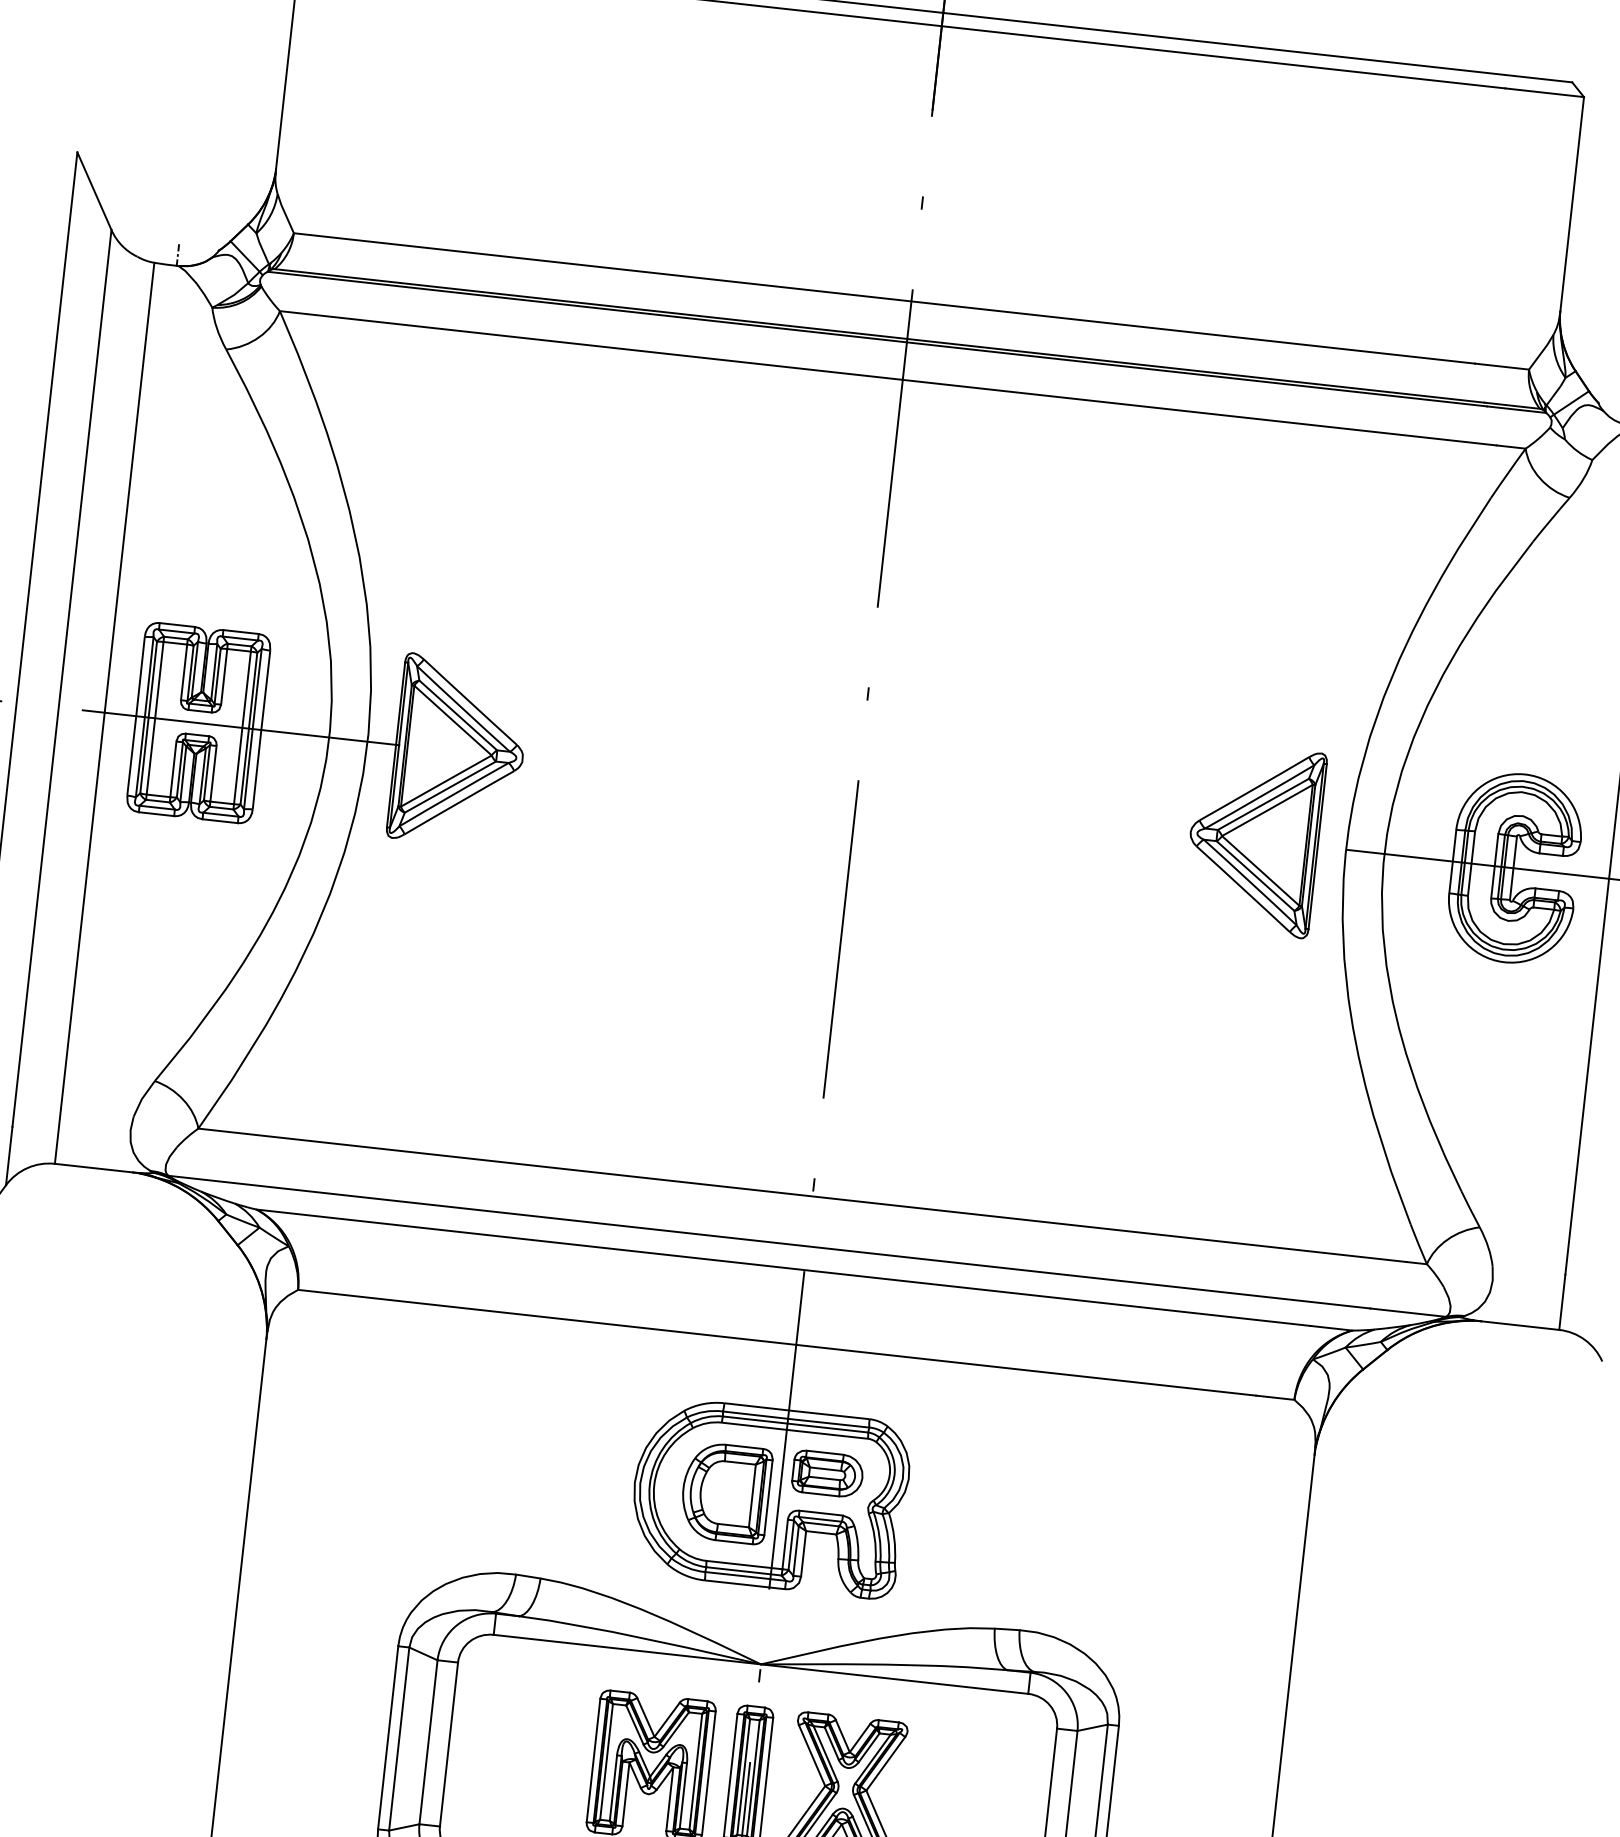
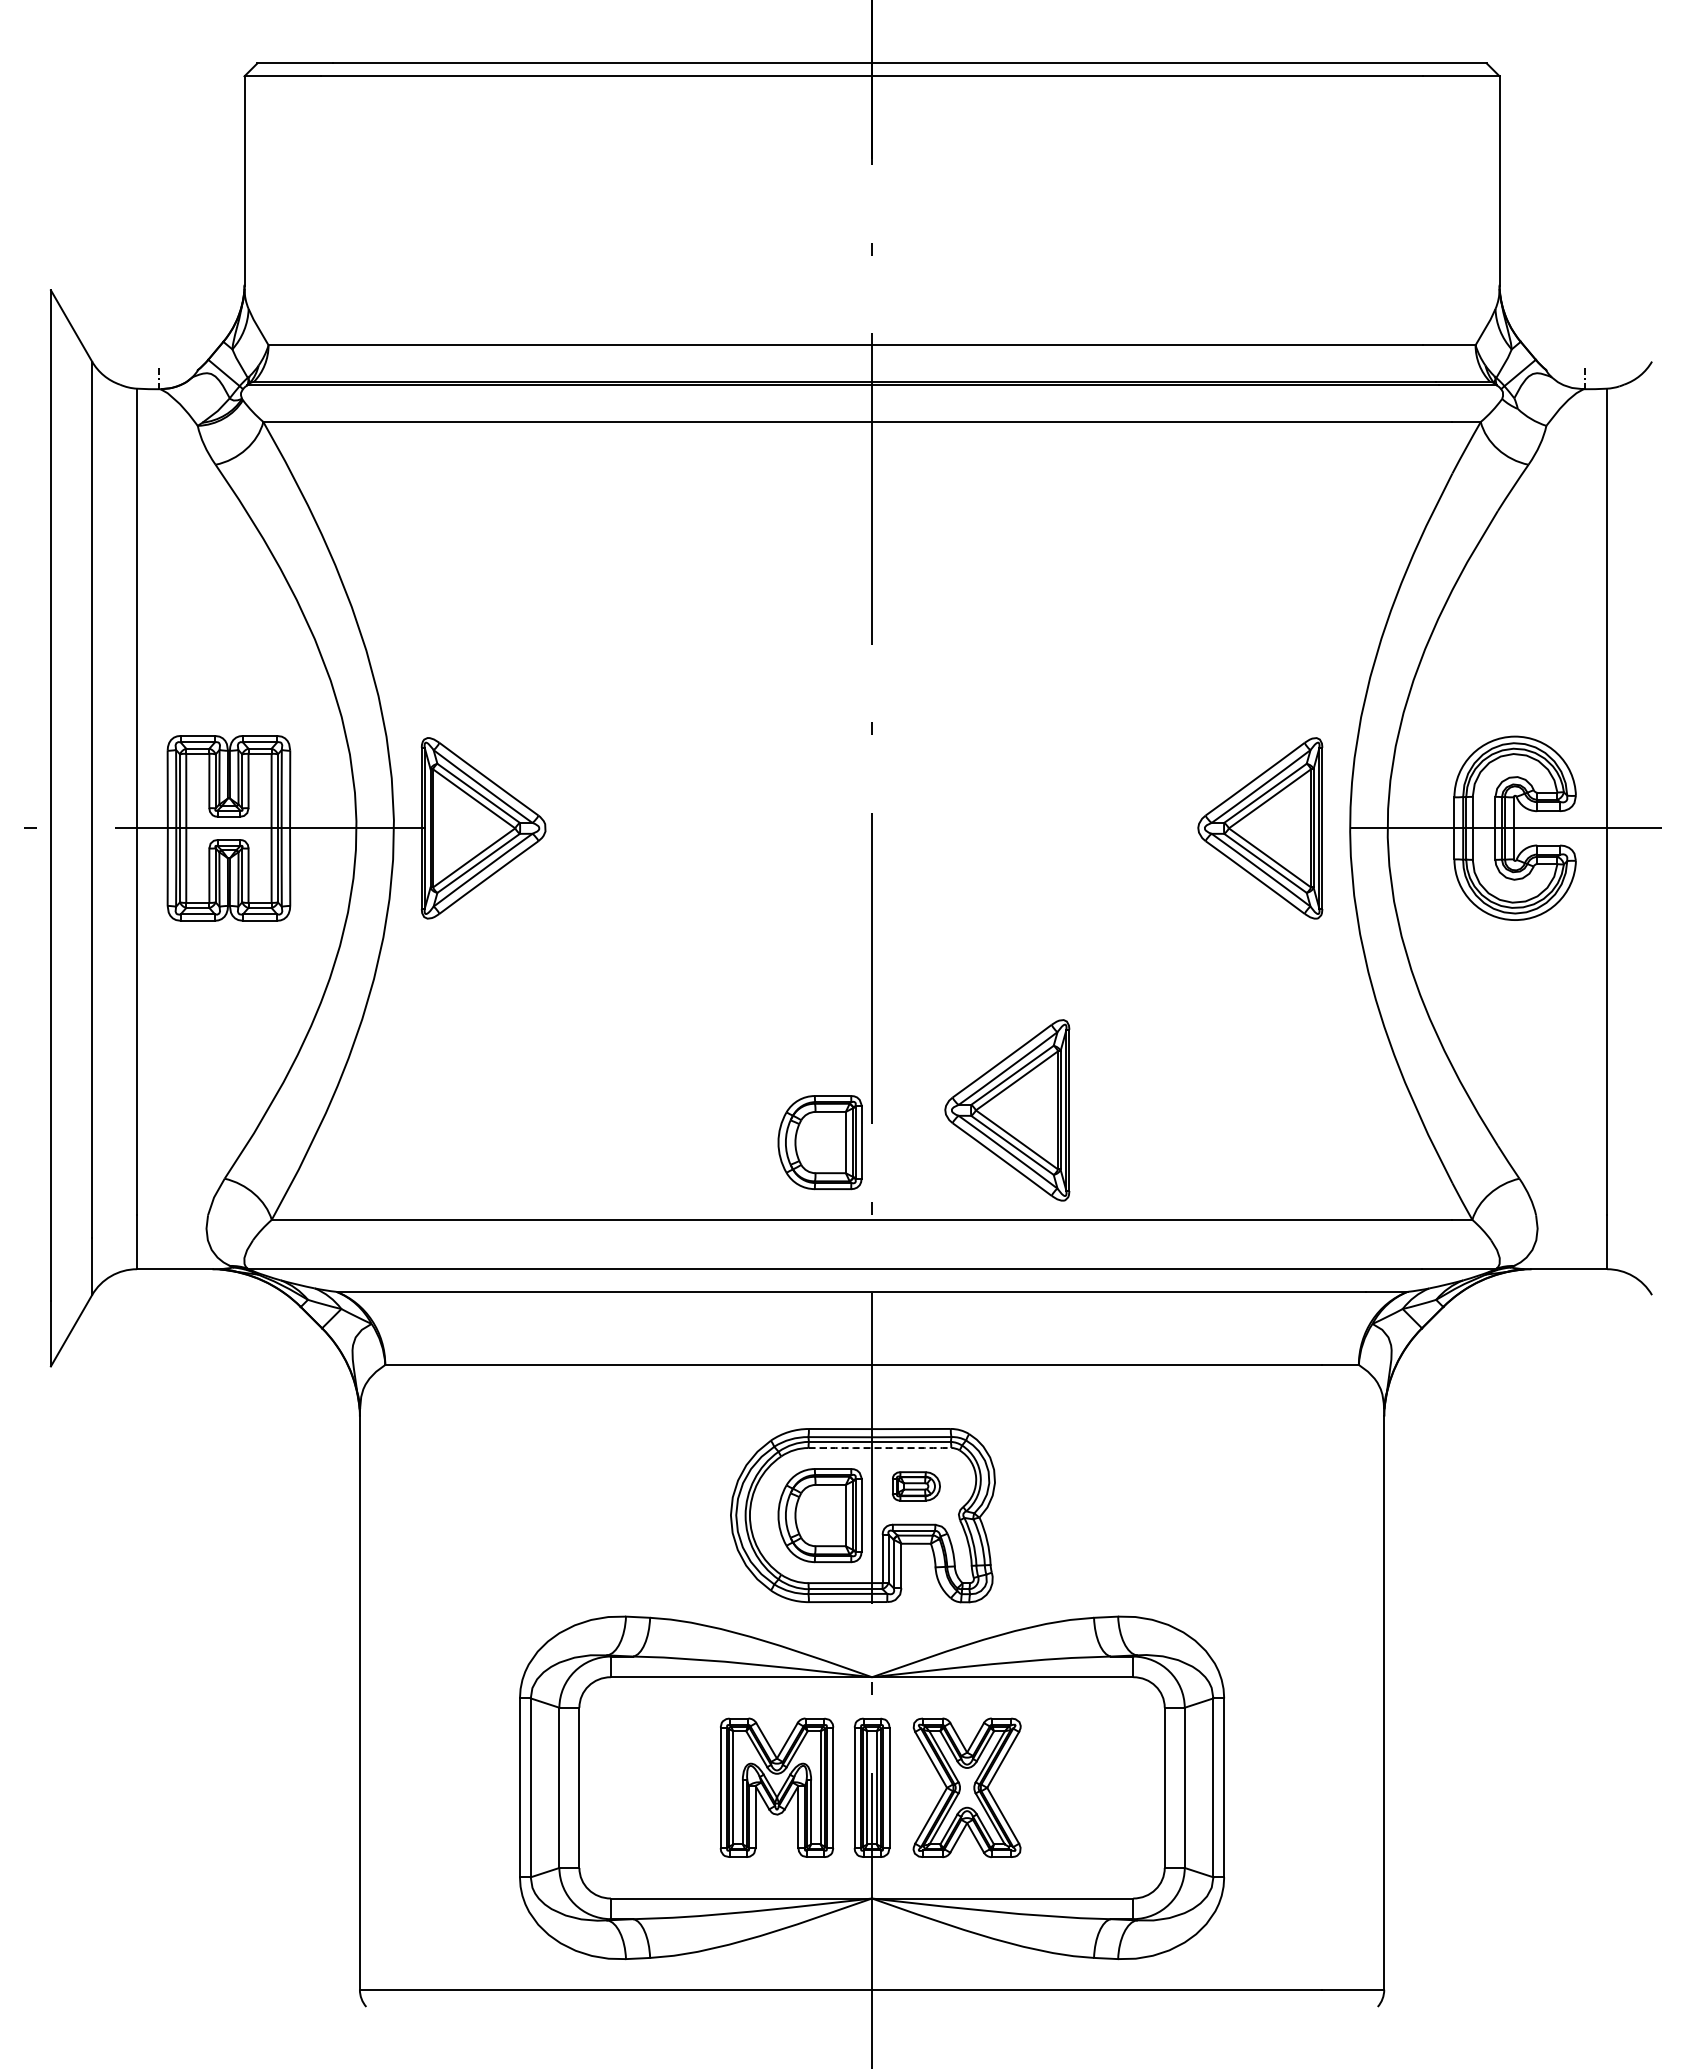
part: (963, 1099) -> (1007, 1110), added
part: (767, 1111) -> (819, 1142), added
arc: (794, 1431) -> (879, 1448), solid -> dashed
part: (827, 1474) -> (916, 1486), size x0.7

